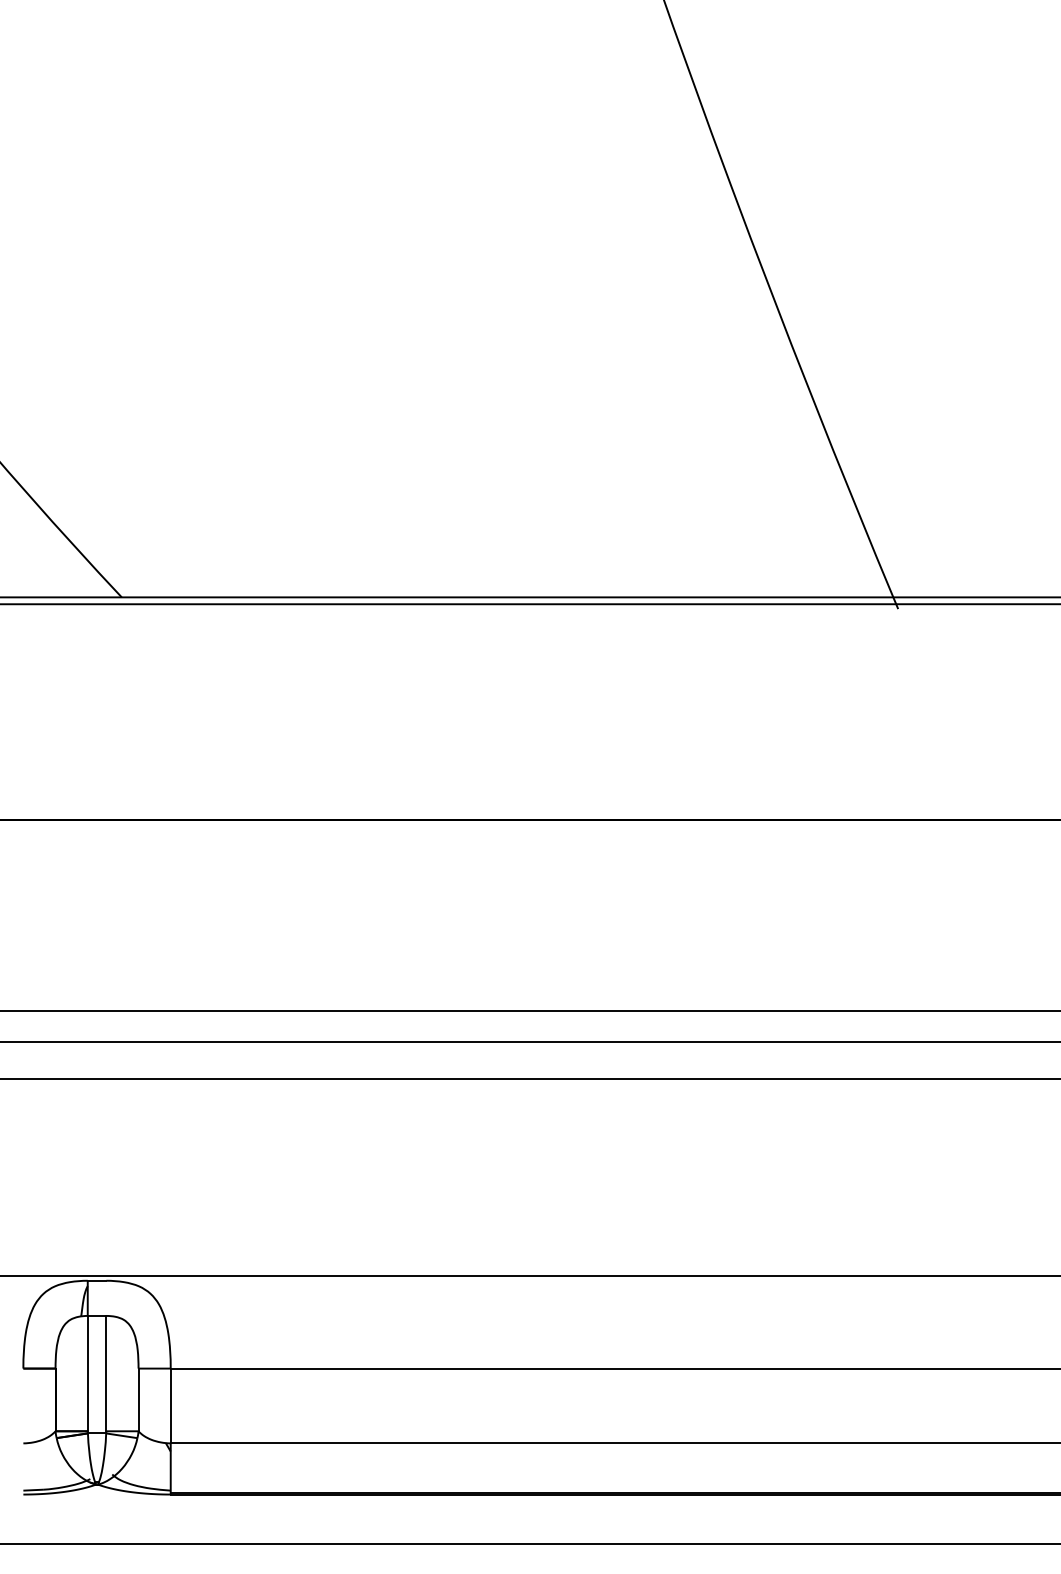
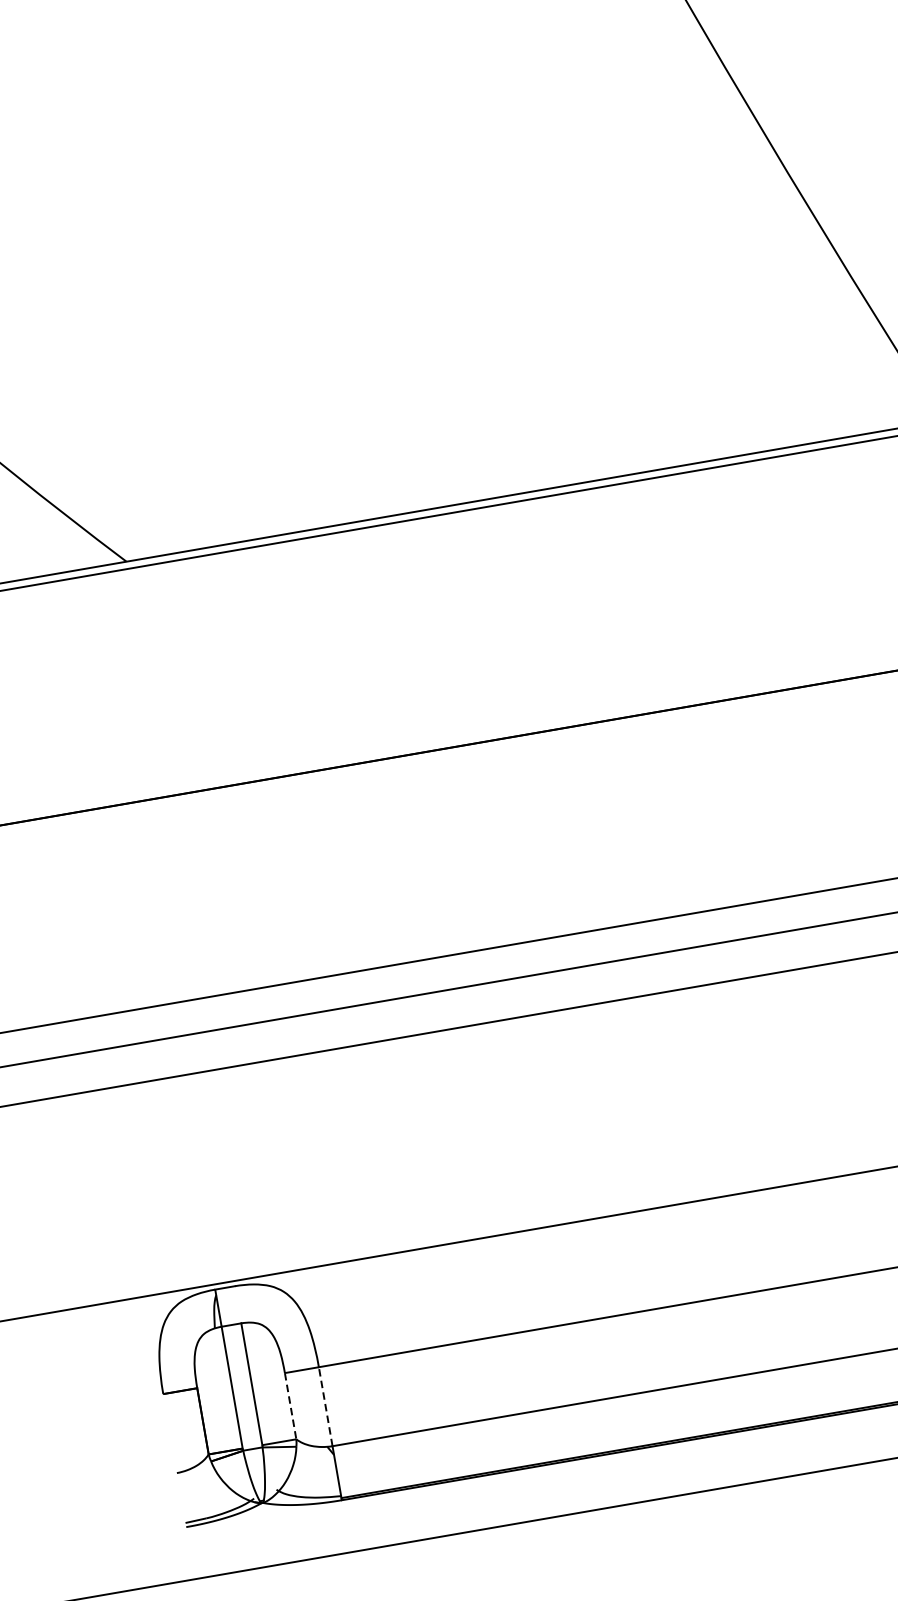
line: (138, 1400) -> (290, 1406), solid -> dashed
line: (170, 1405) -> (325, 1406), solid -> dashed

